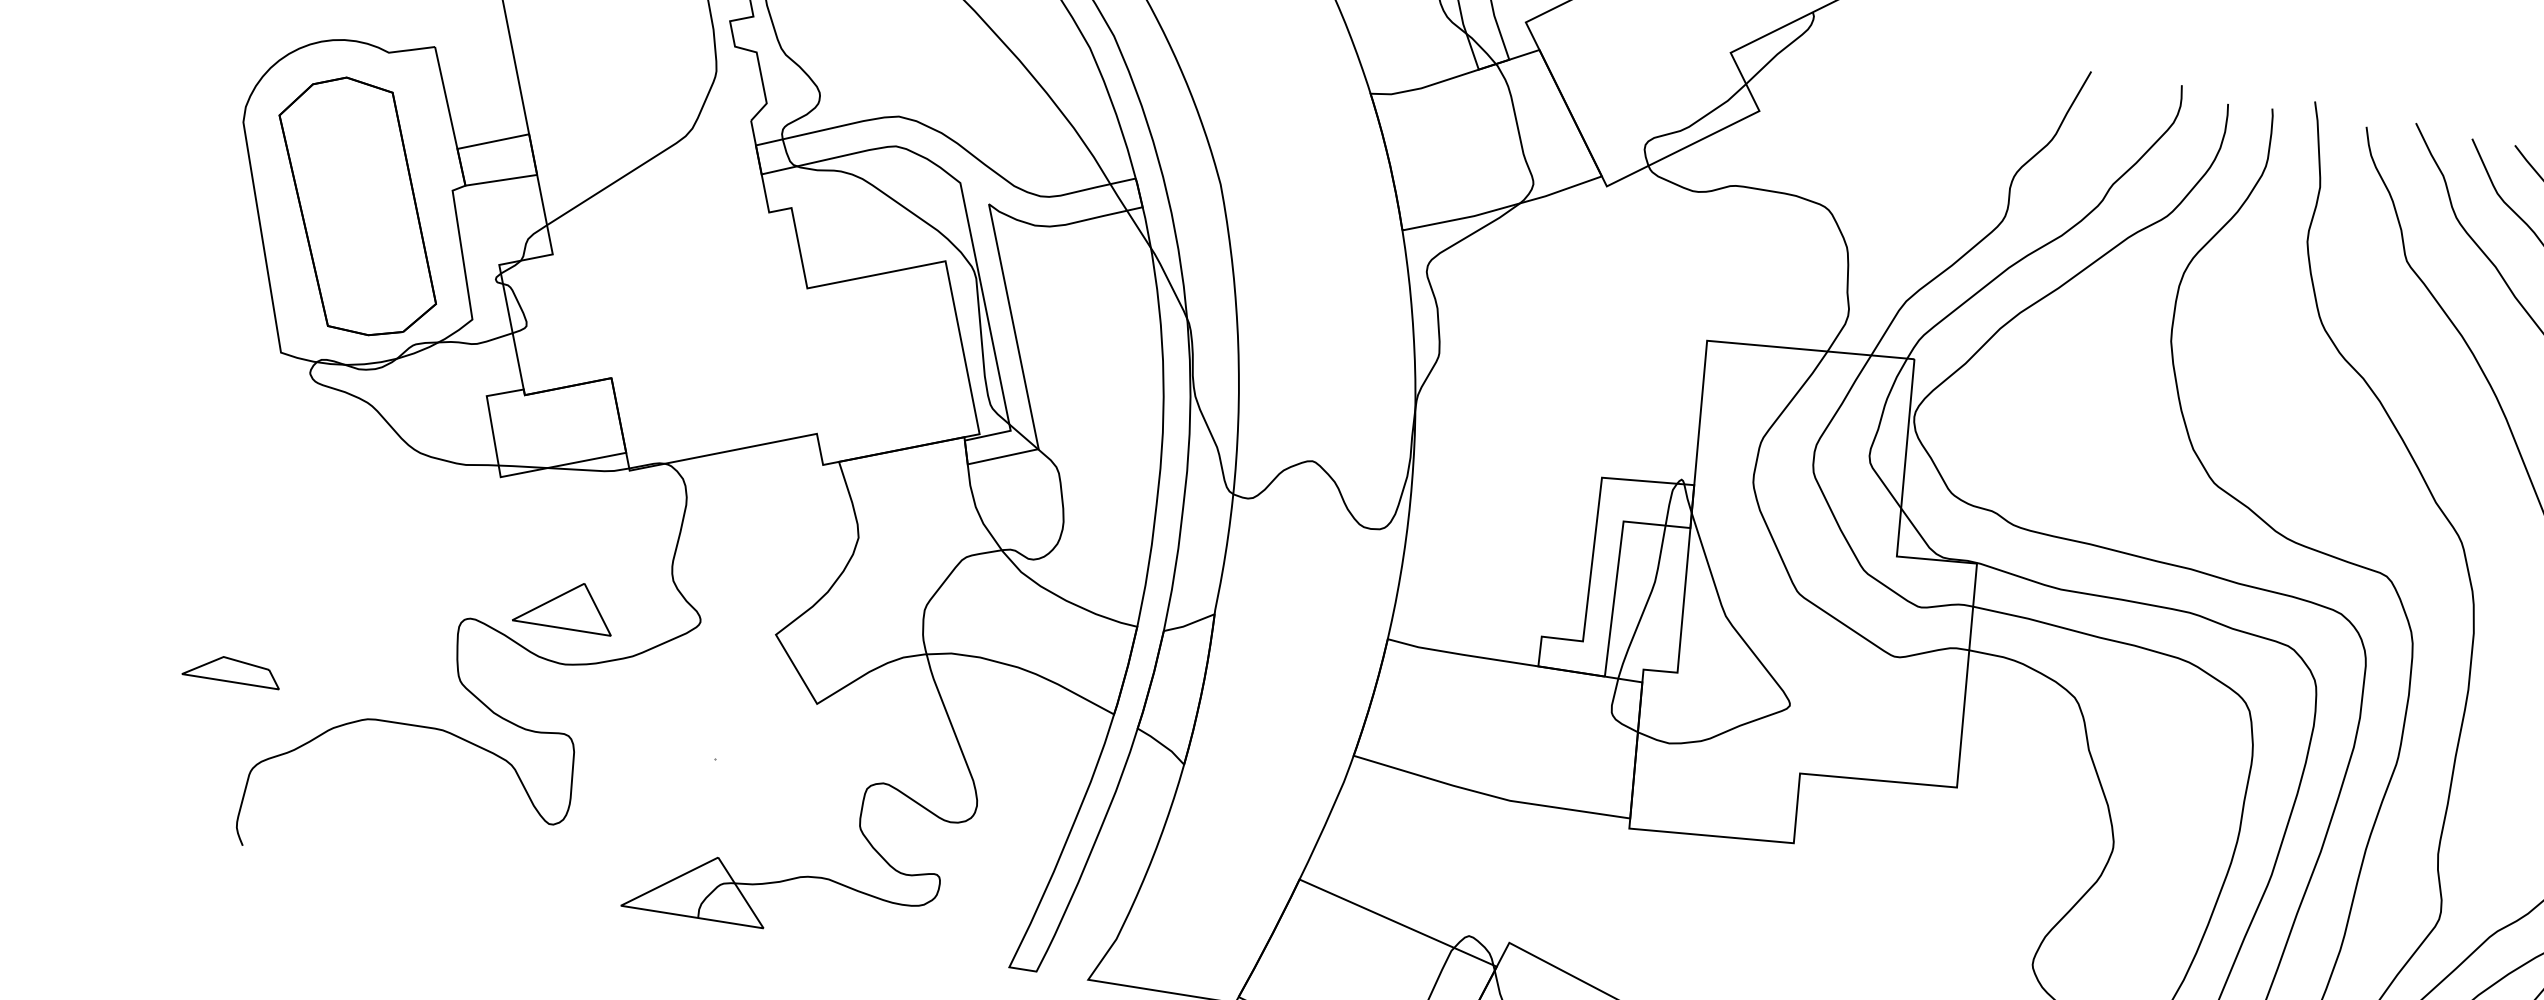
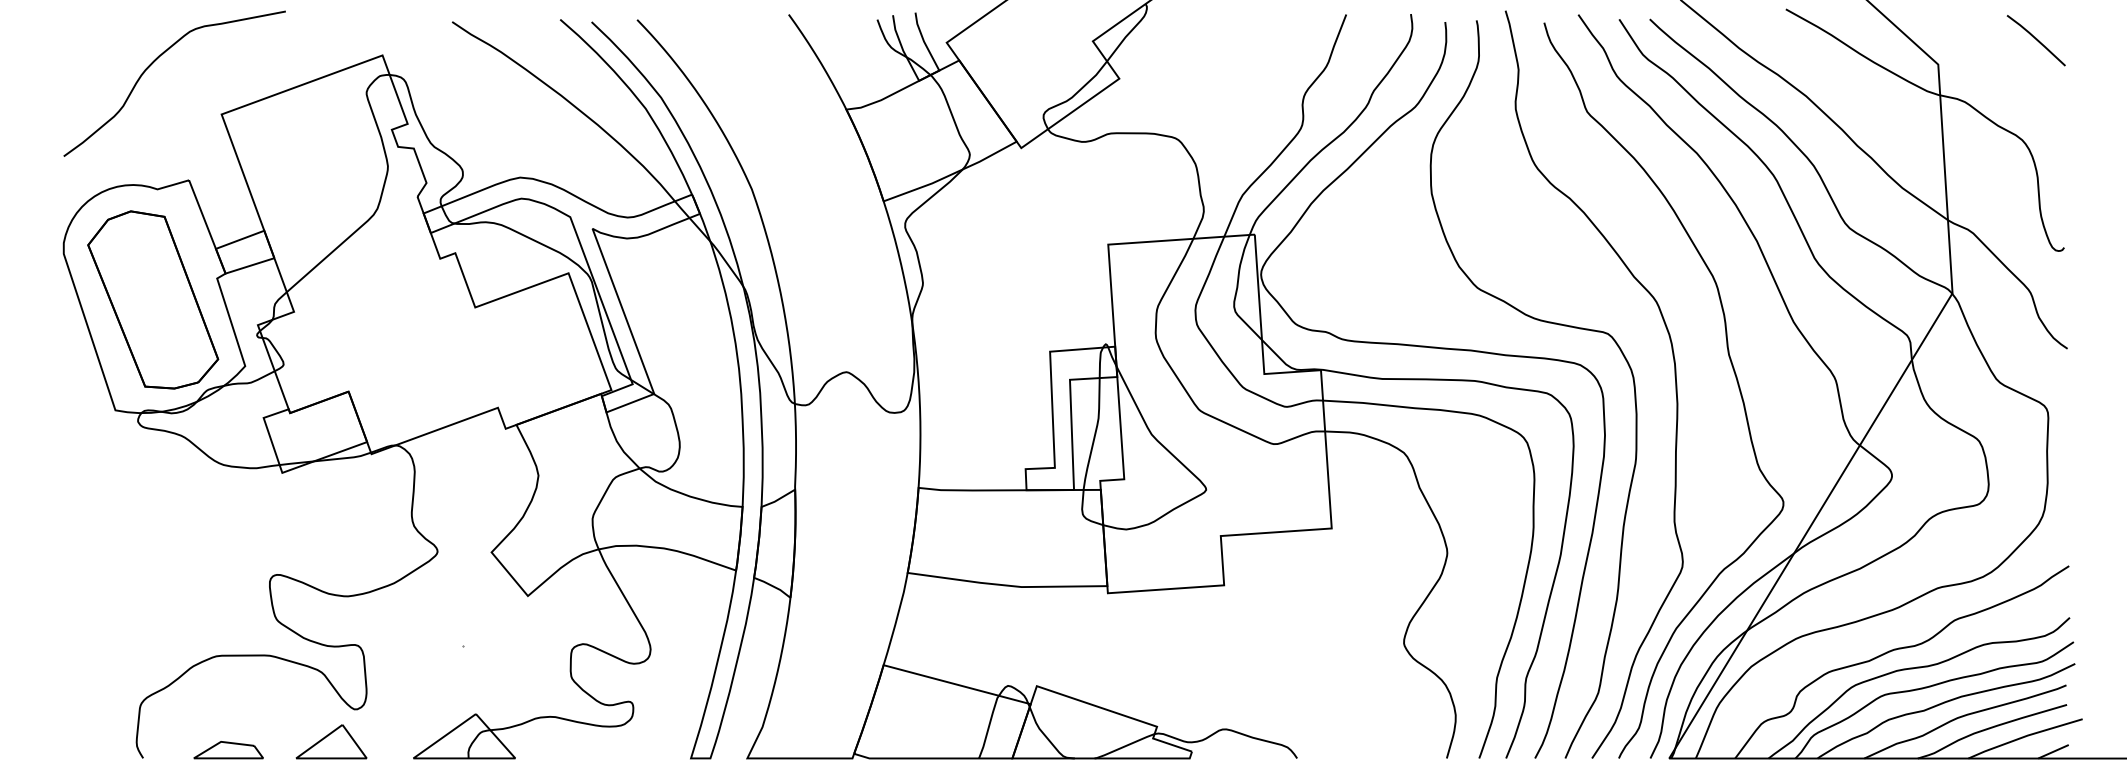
part: (565, 604) -> (331, 741), moved
part: (232, 670) -> (228, 750), moved

